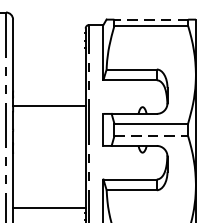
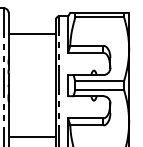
line: (150, 18) -> (99, 12), dashed -> solid
line: (49, 106) -> (32, 34), moved
line: (152, 135) -> (100, 89), dashed -> solid

